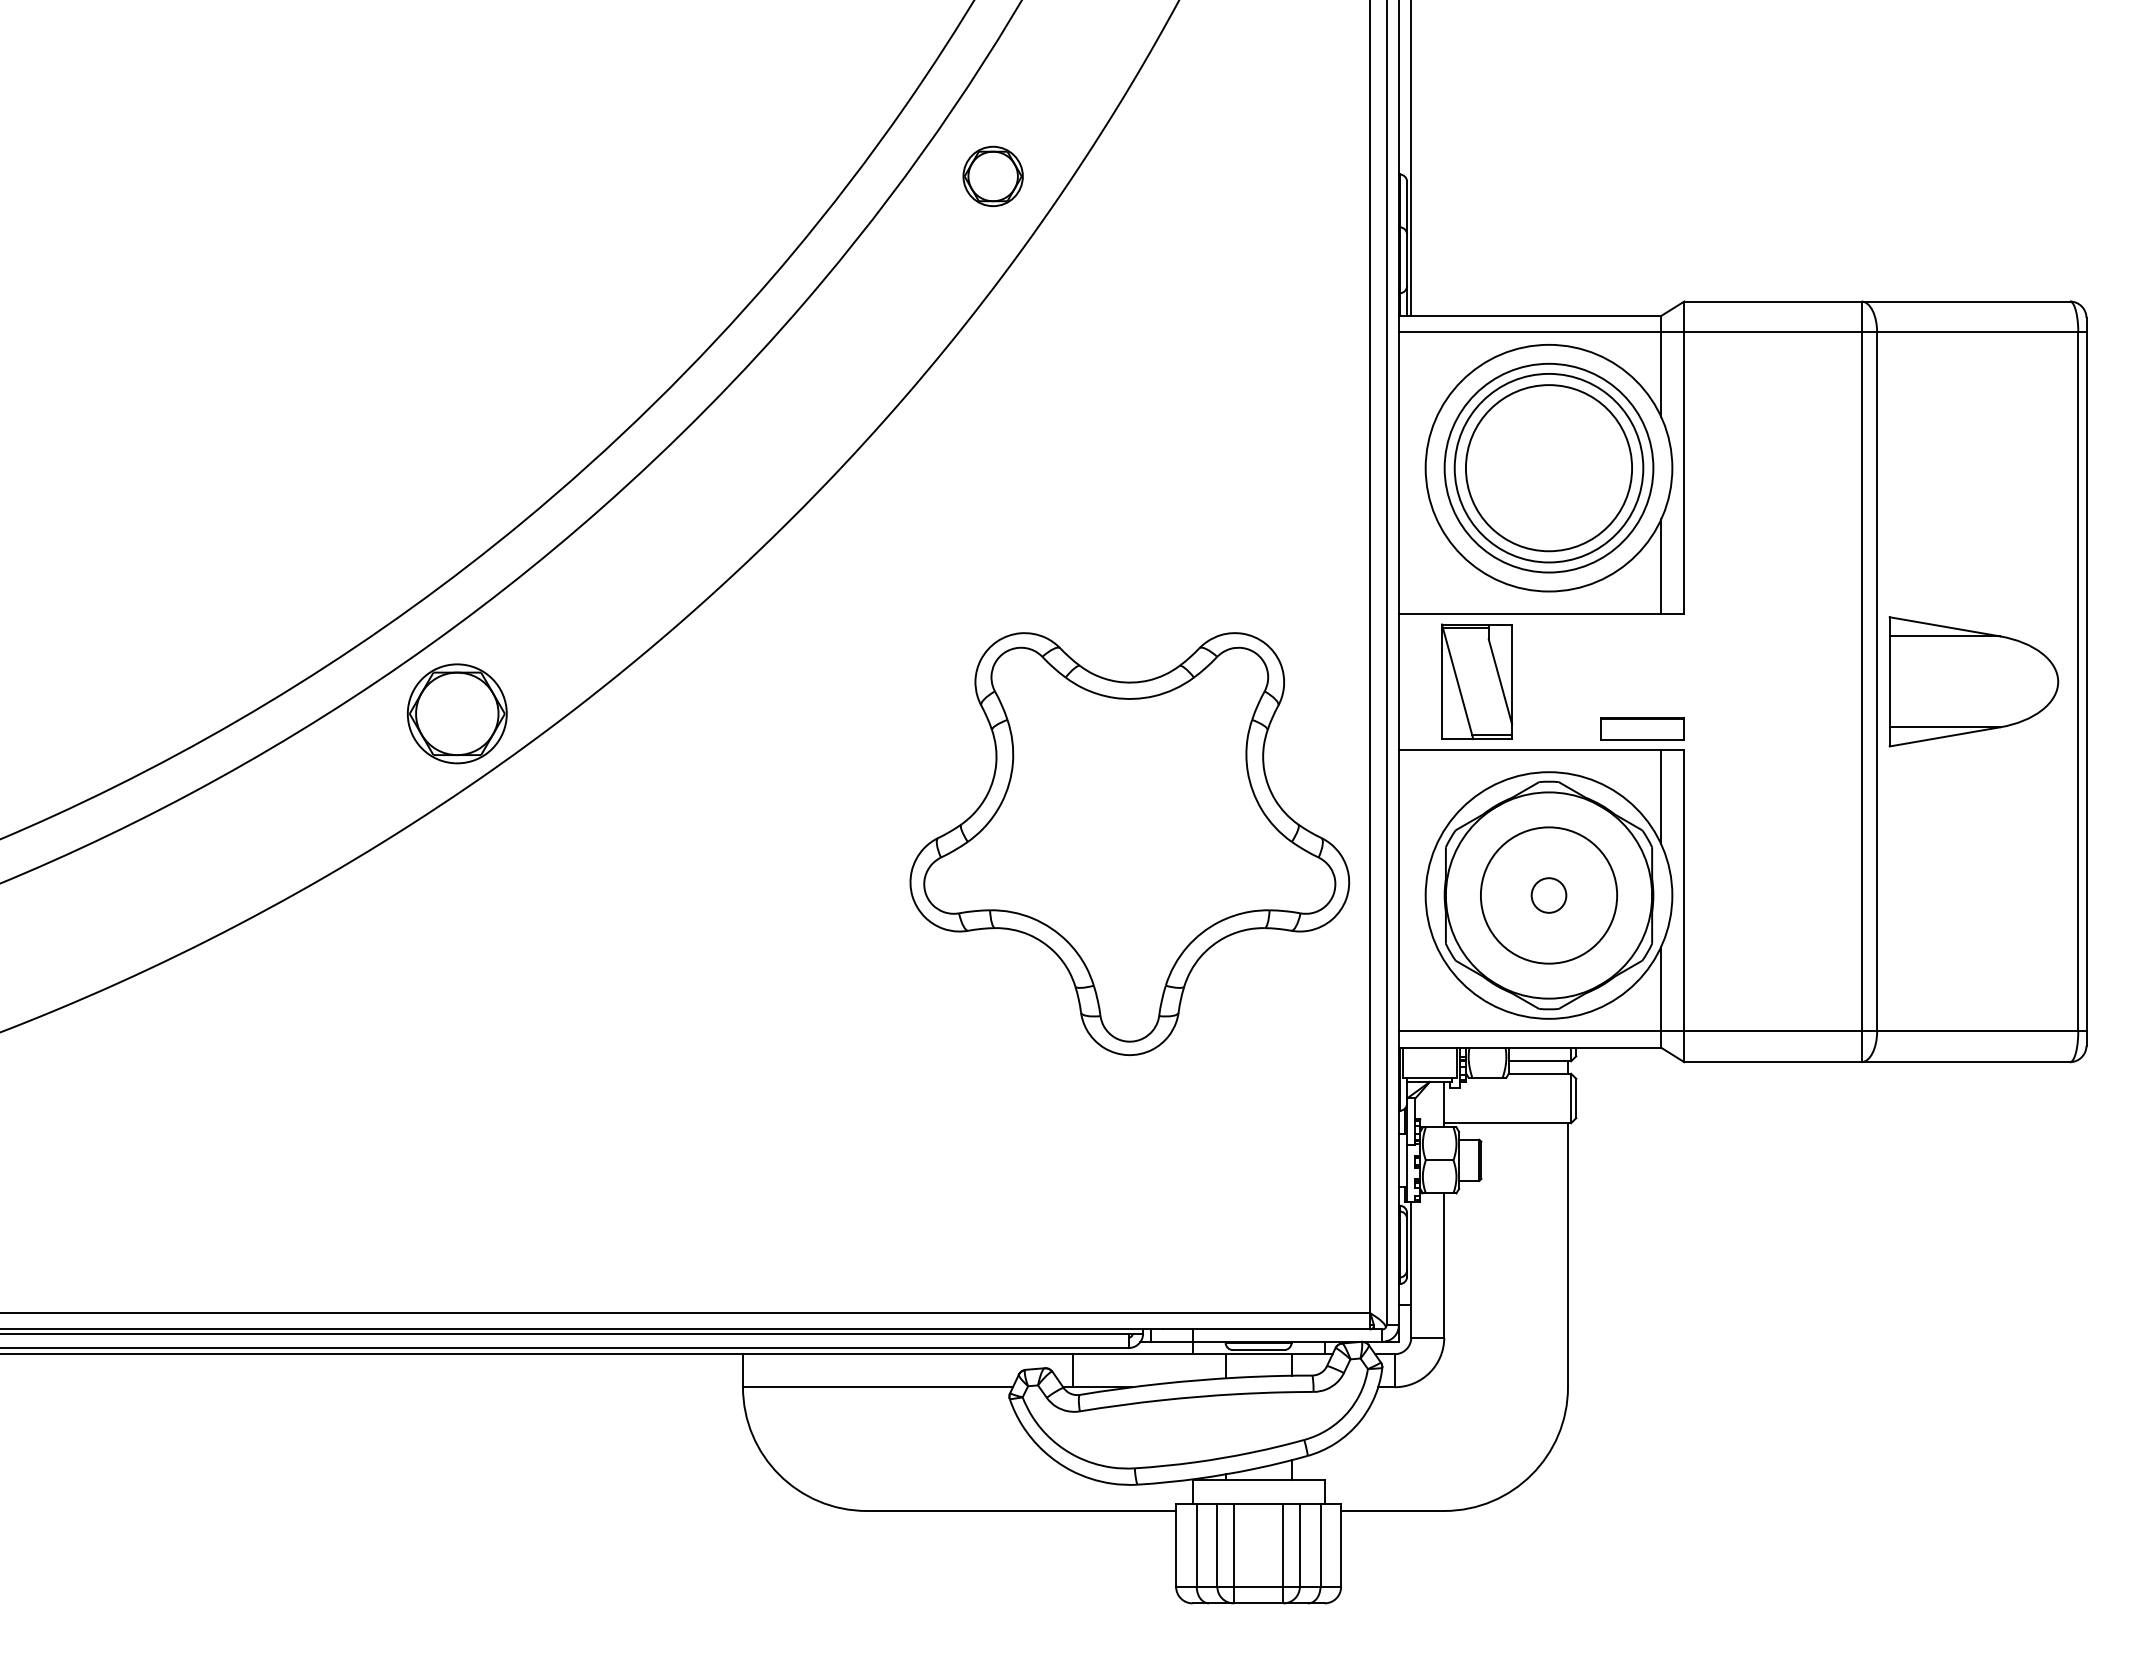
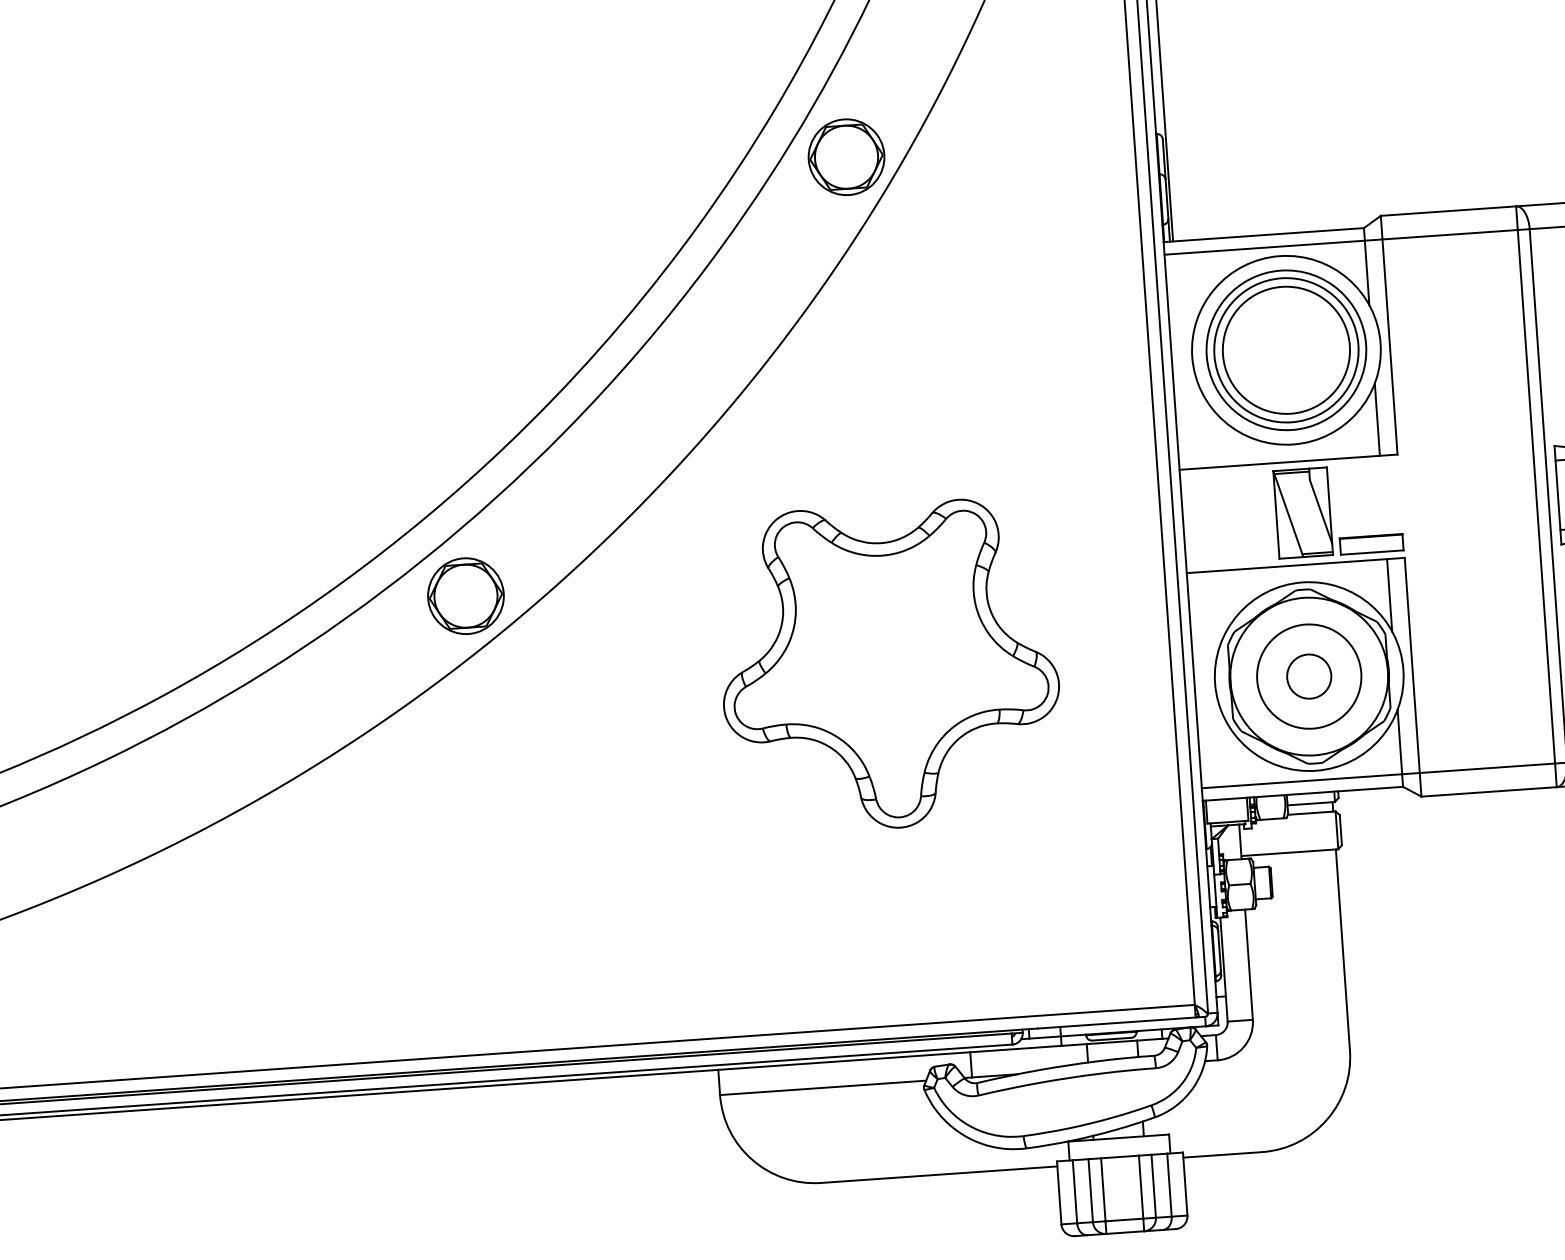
part: (992, 176) -> (845, 157), size x1.67
part: (1477, 681) -> (1303, 512), moved
part: (1129, 843) -> (889, 666), moved
circle: (1548, 895) -> (1308, 676), size x1.67

